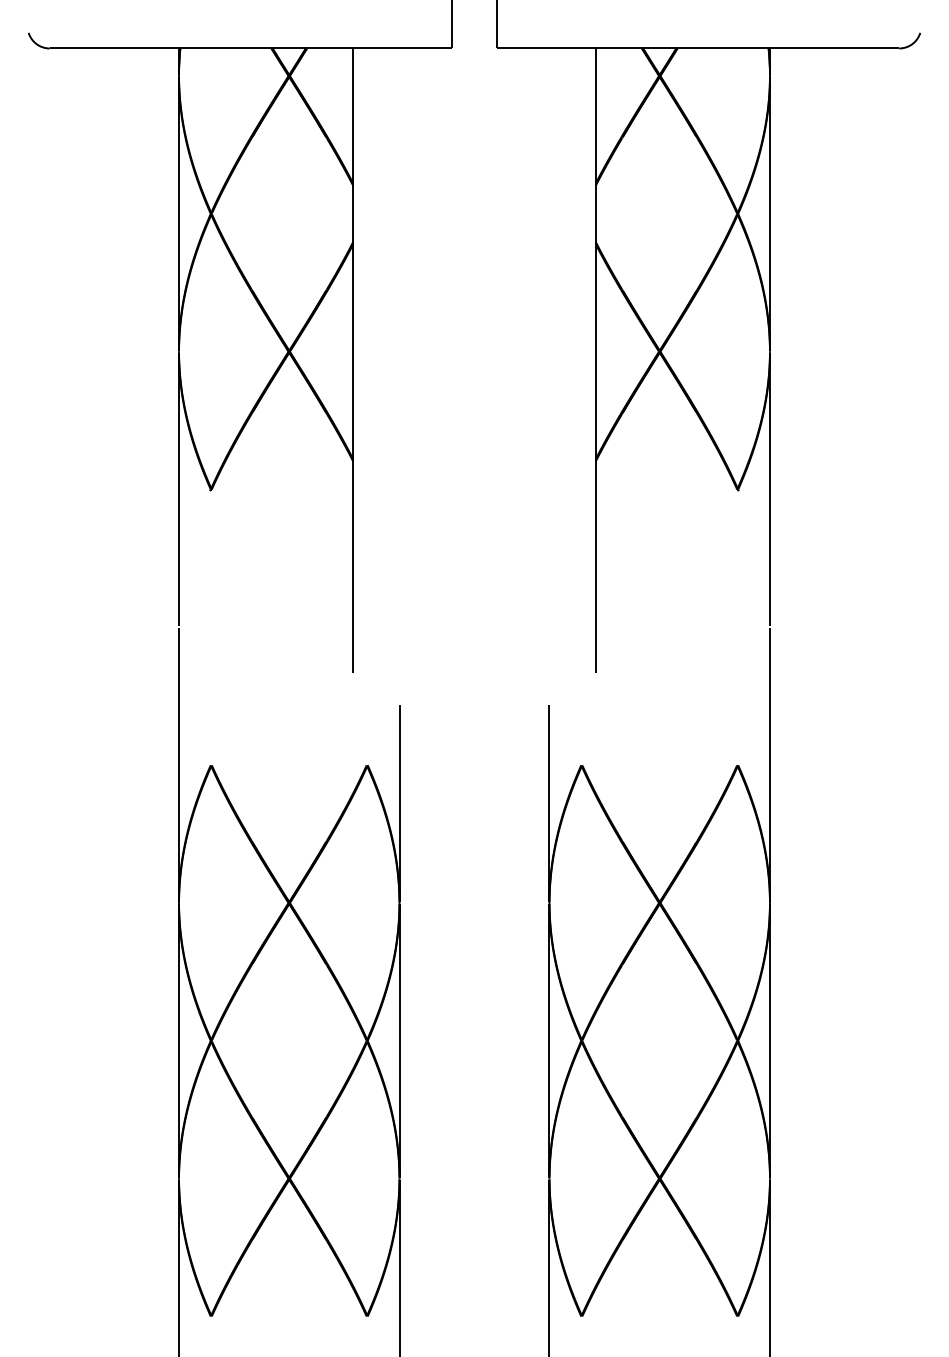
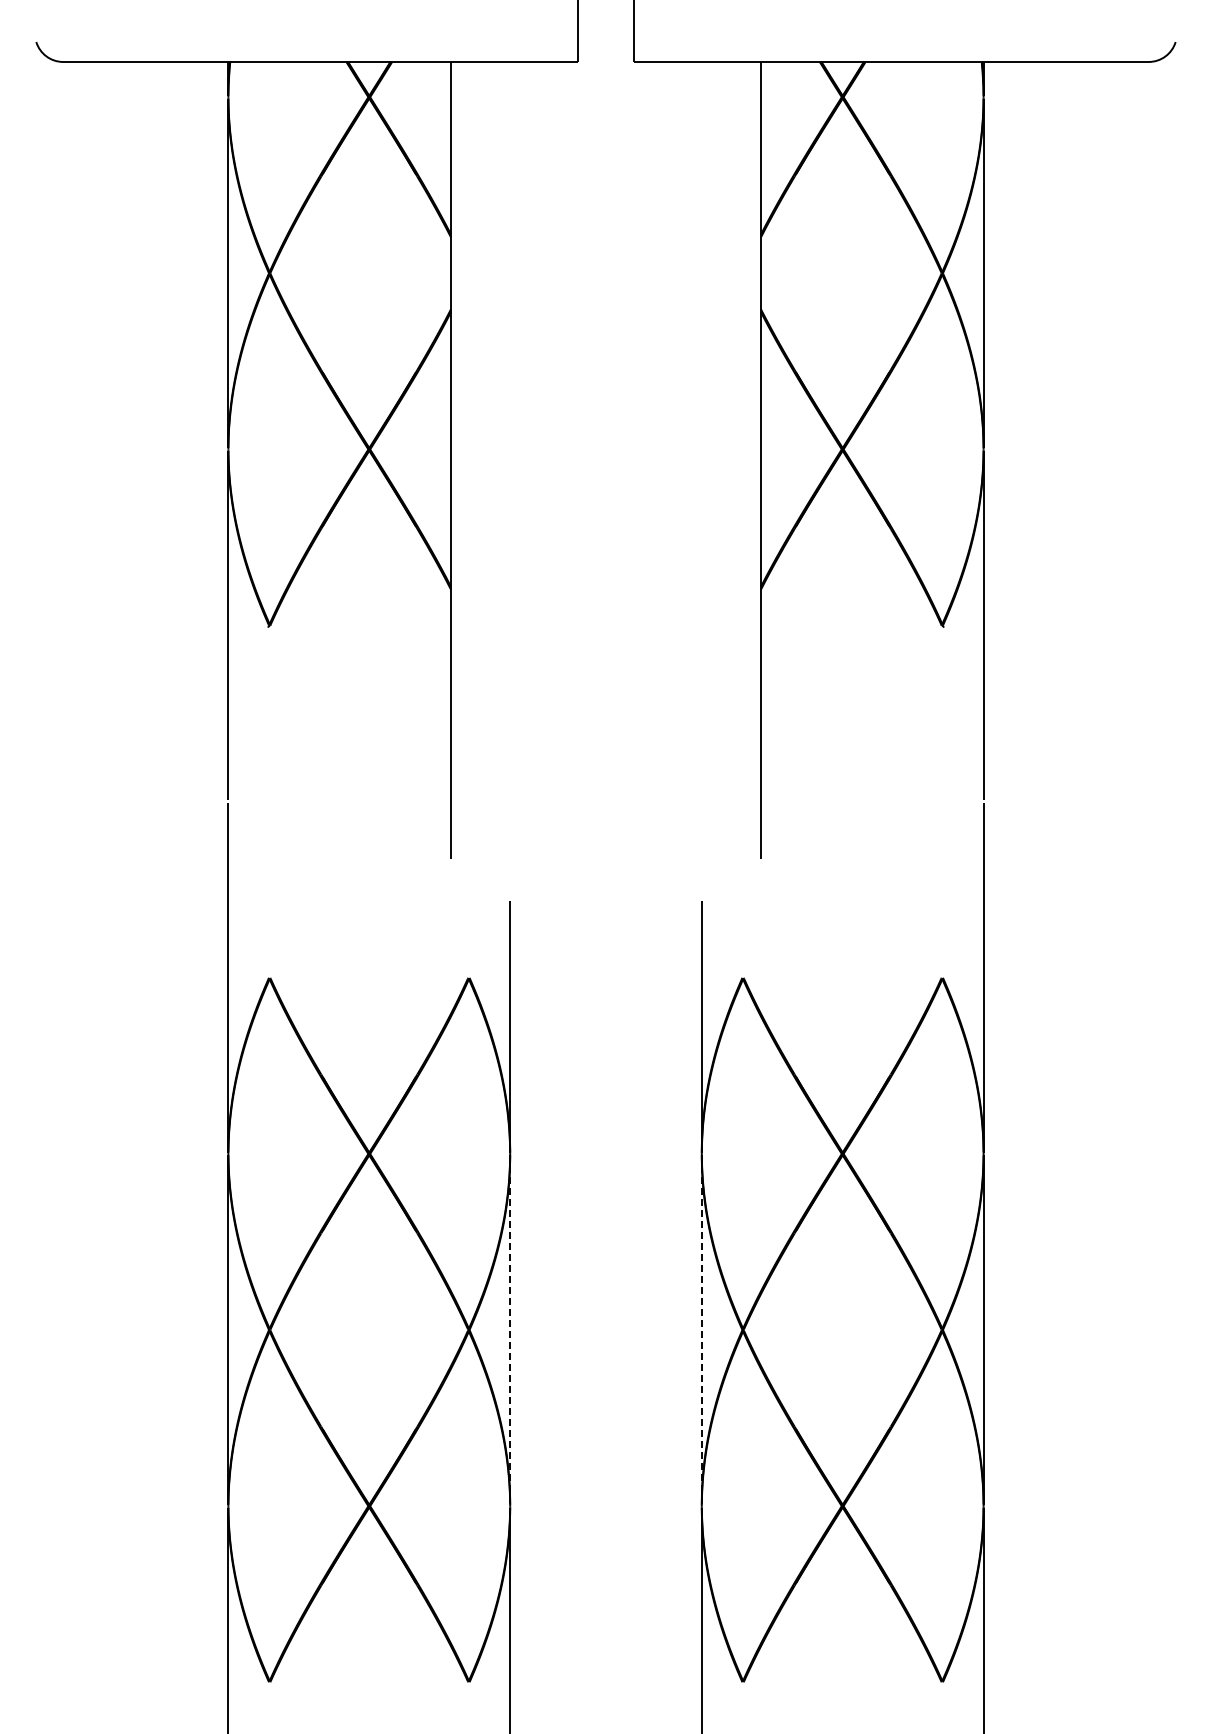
line: (399, 1041) -> (510, 1330), solid -> dashed
line: (549, 1041) -> (701, 1330), solid -> dashed

